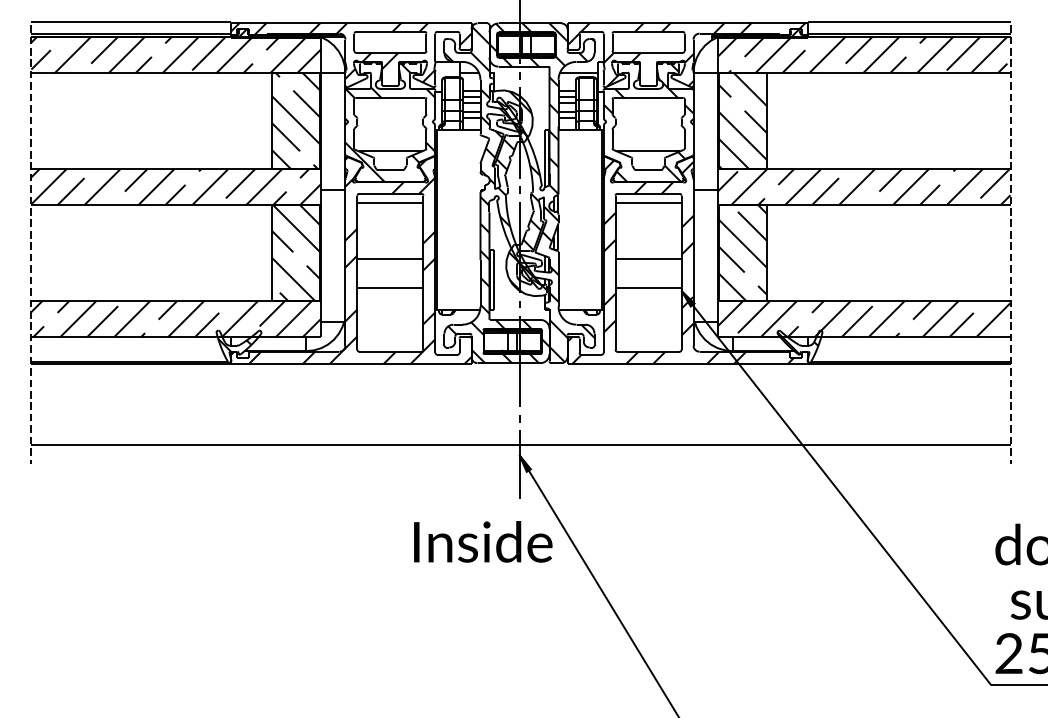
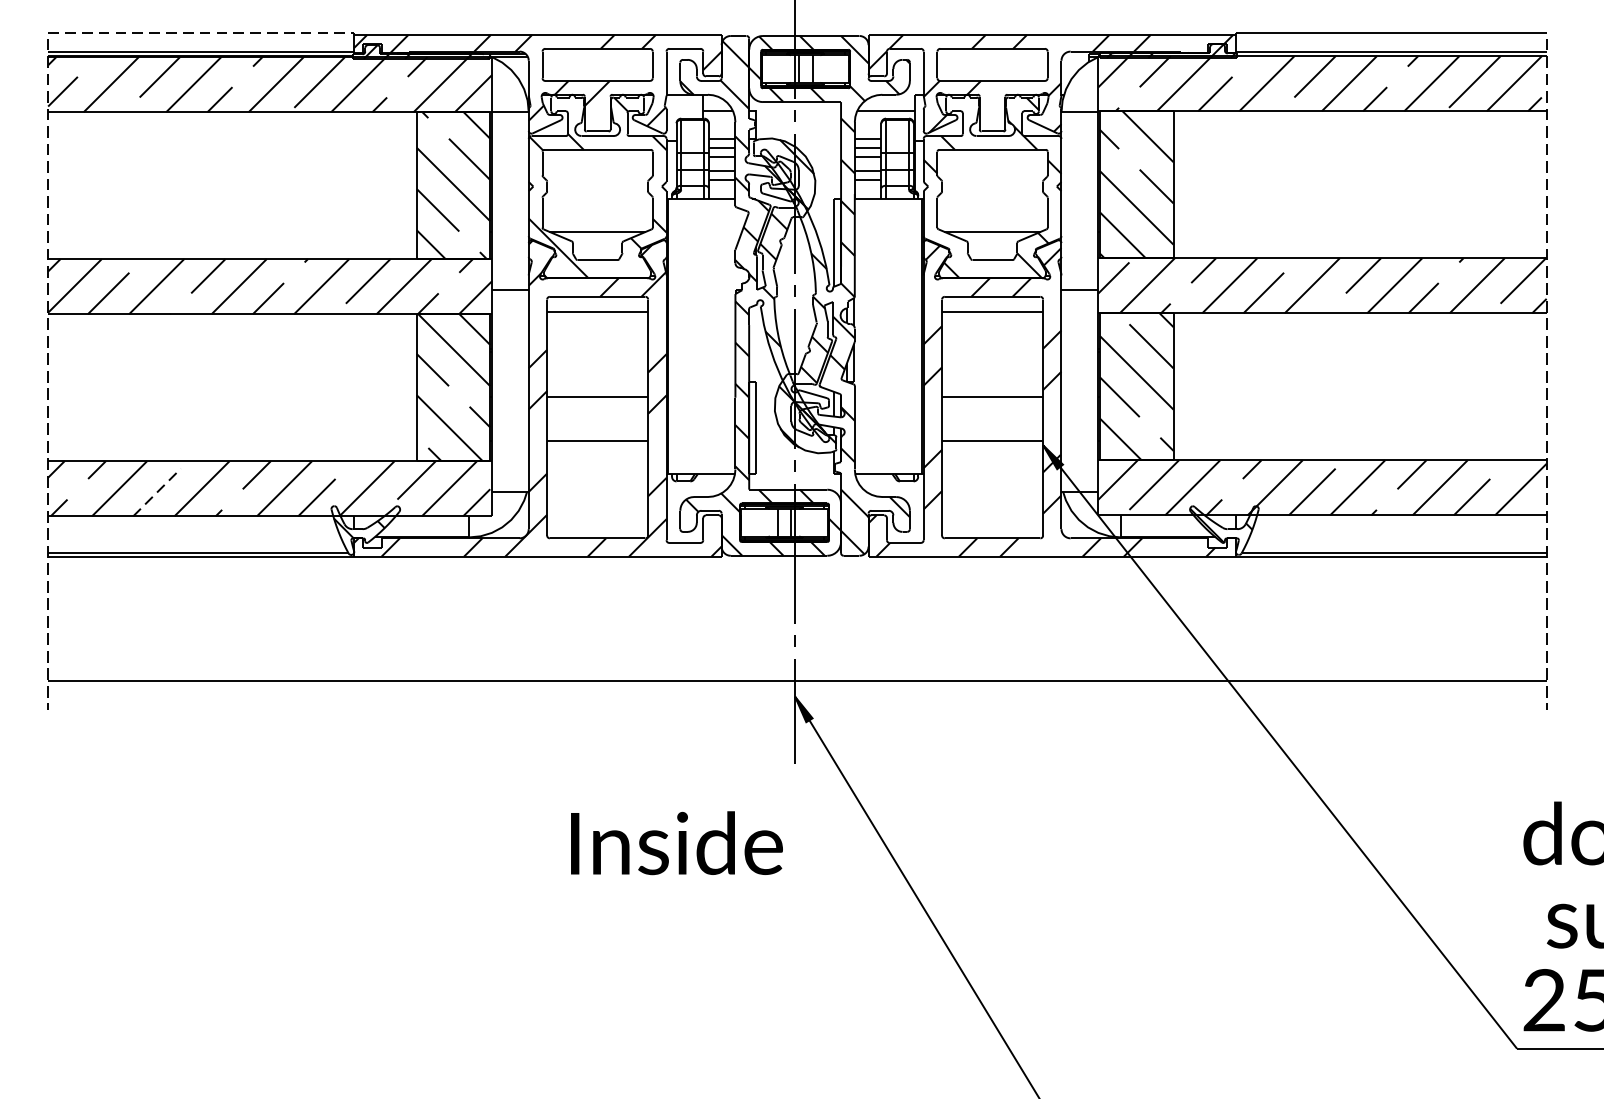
line: (131, 21) -> (201, 32), solid -> dashed
line: (102, 321) -> (156, 492), solid -> dashed
text: (483, 541) -> (677, 842), moved

